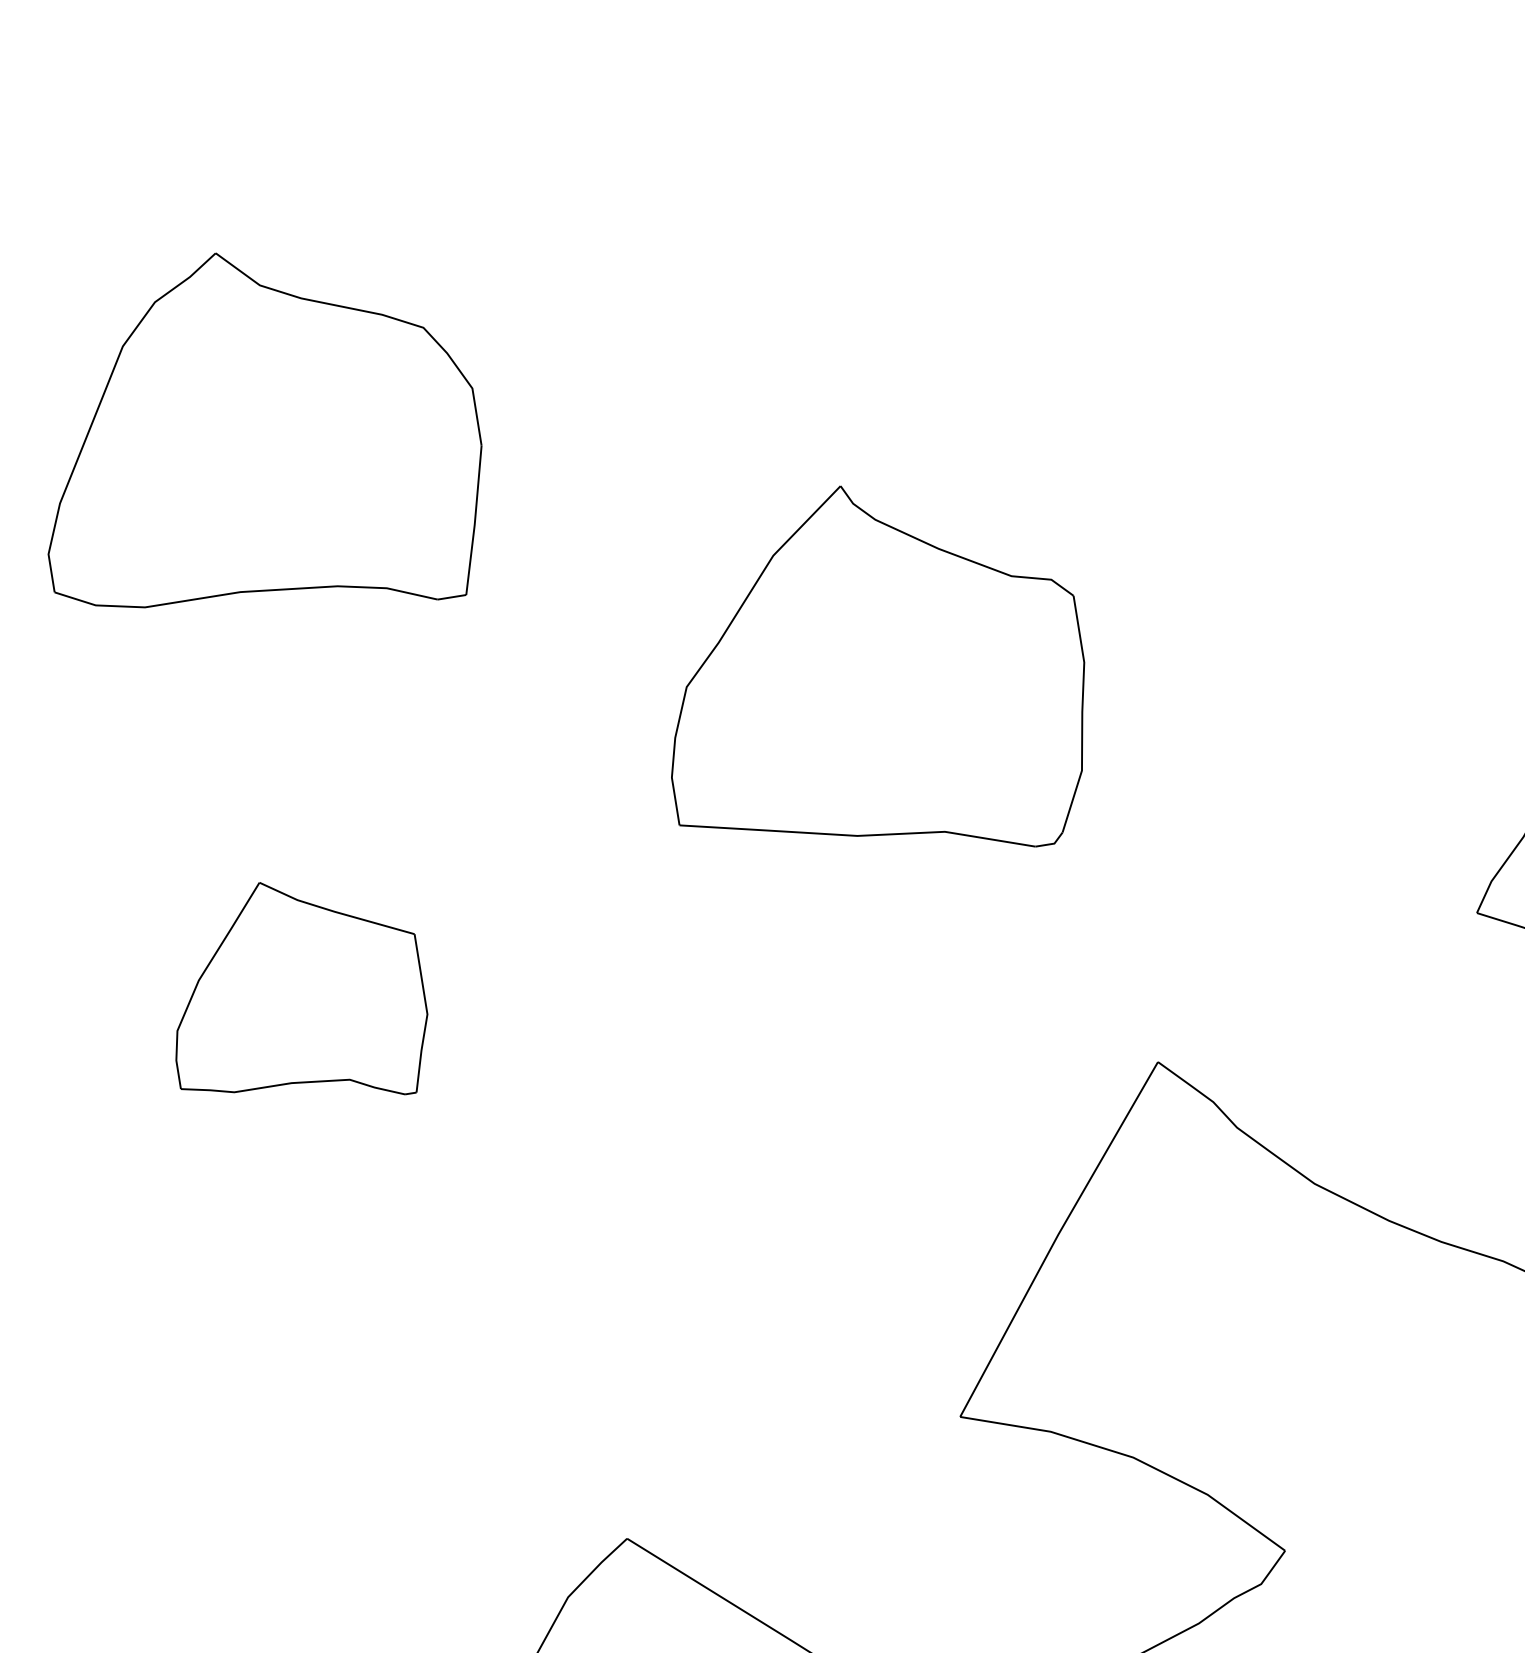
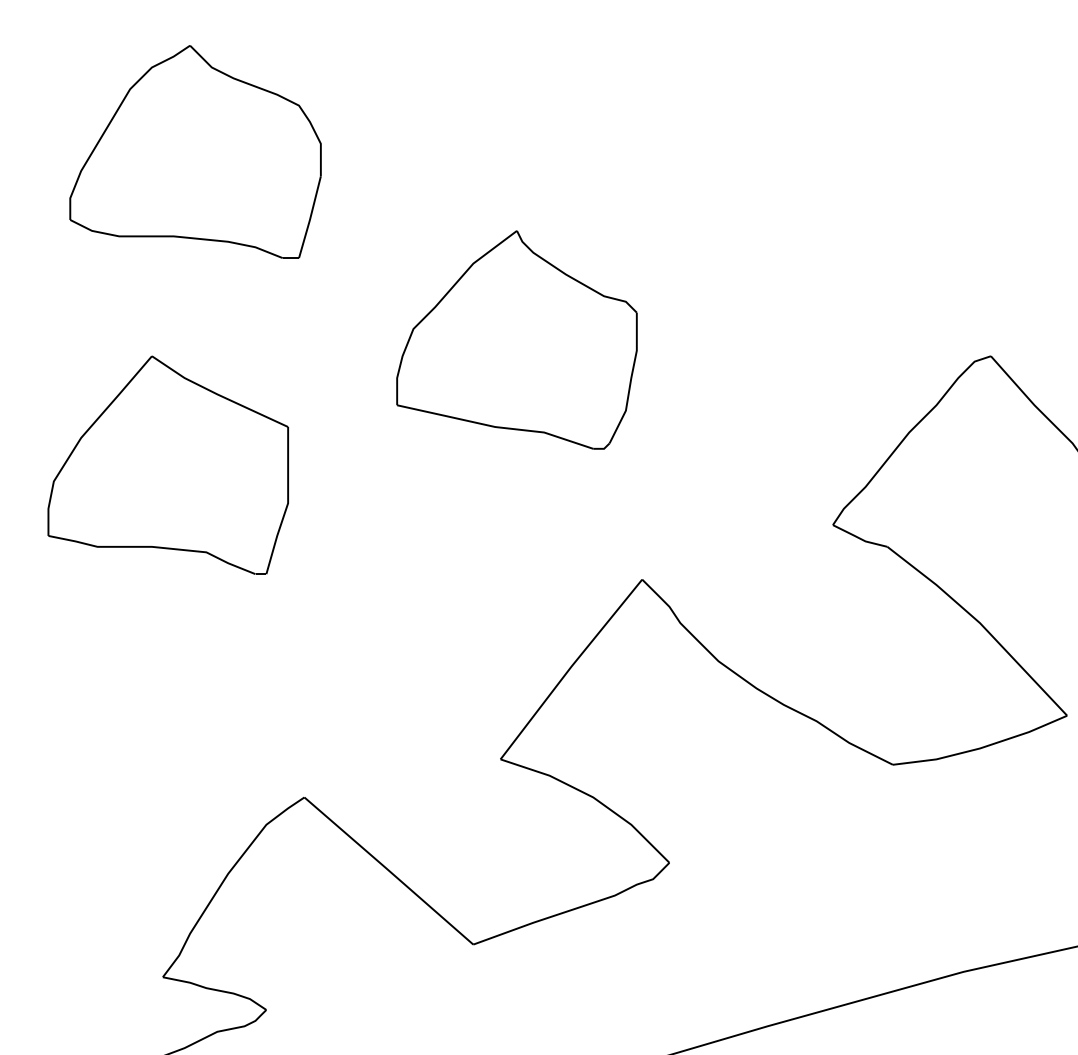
part: (293, 993) -> (167, 464), size x1.67

